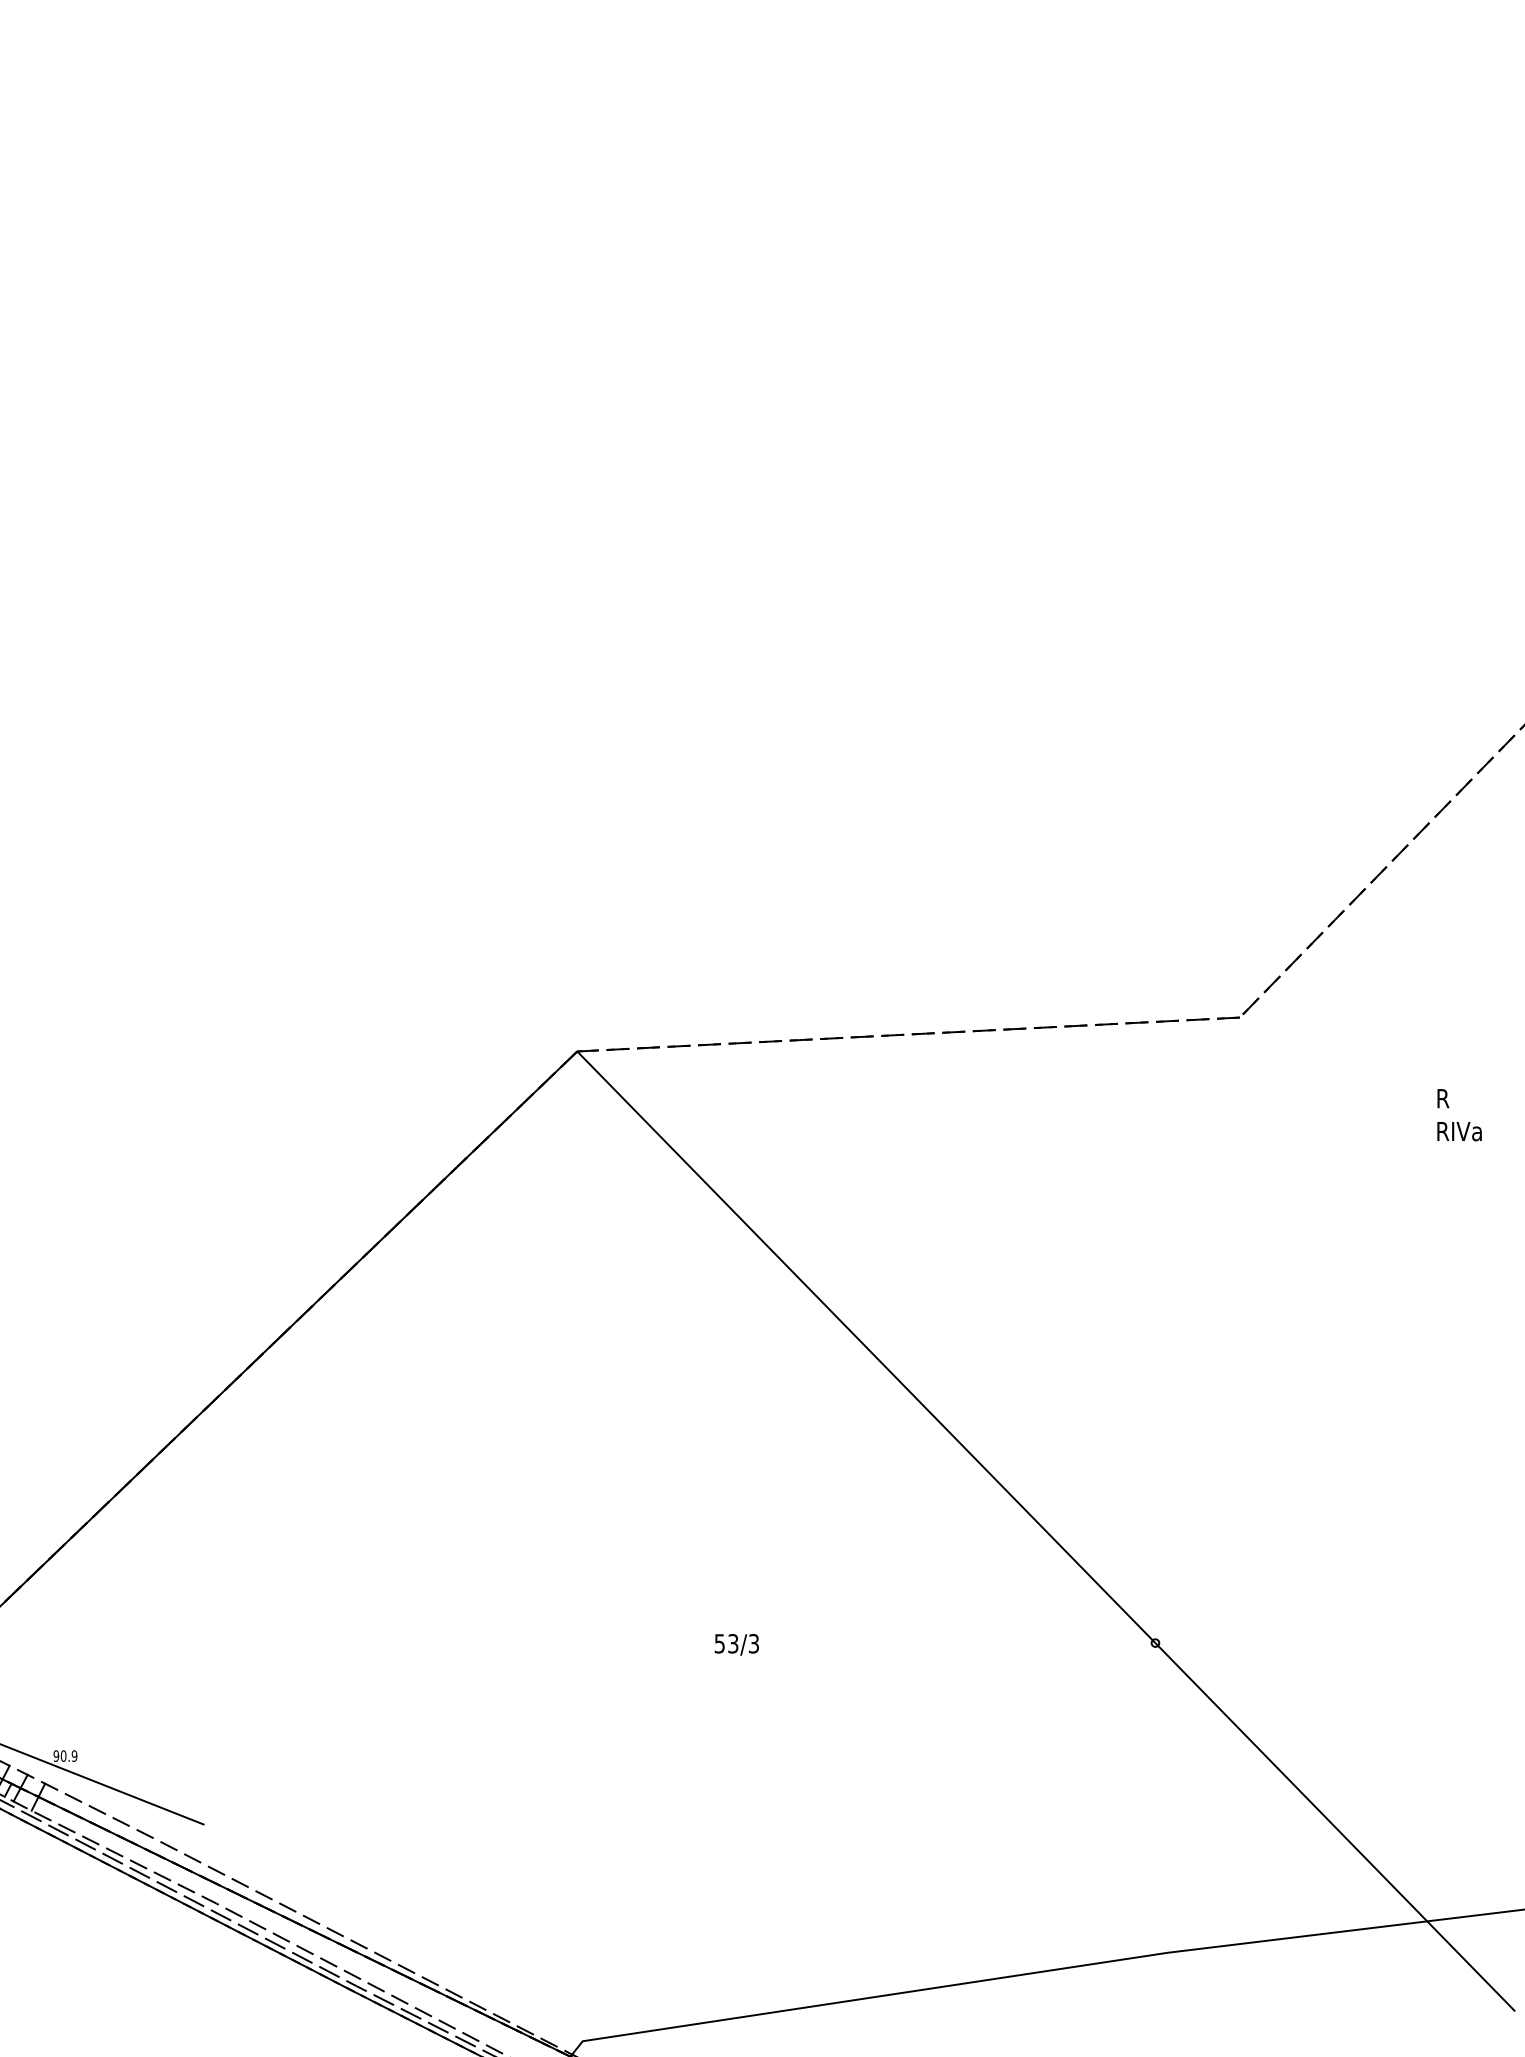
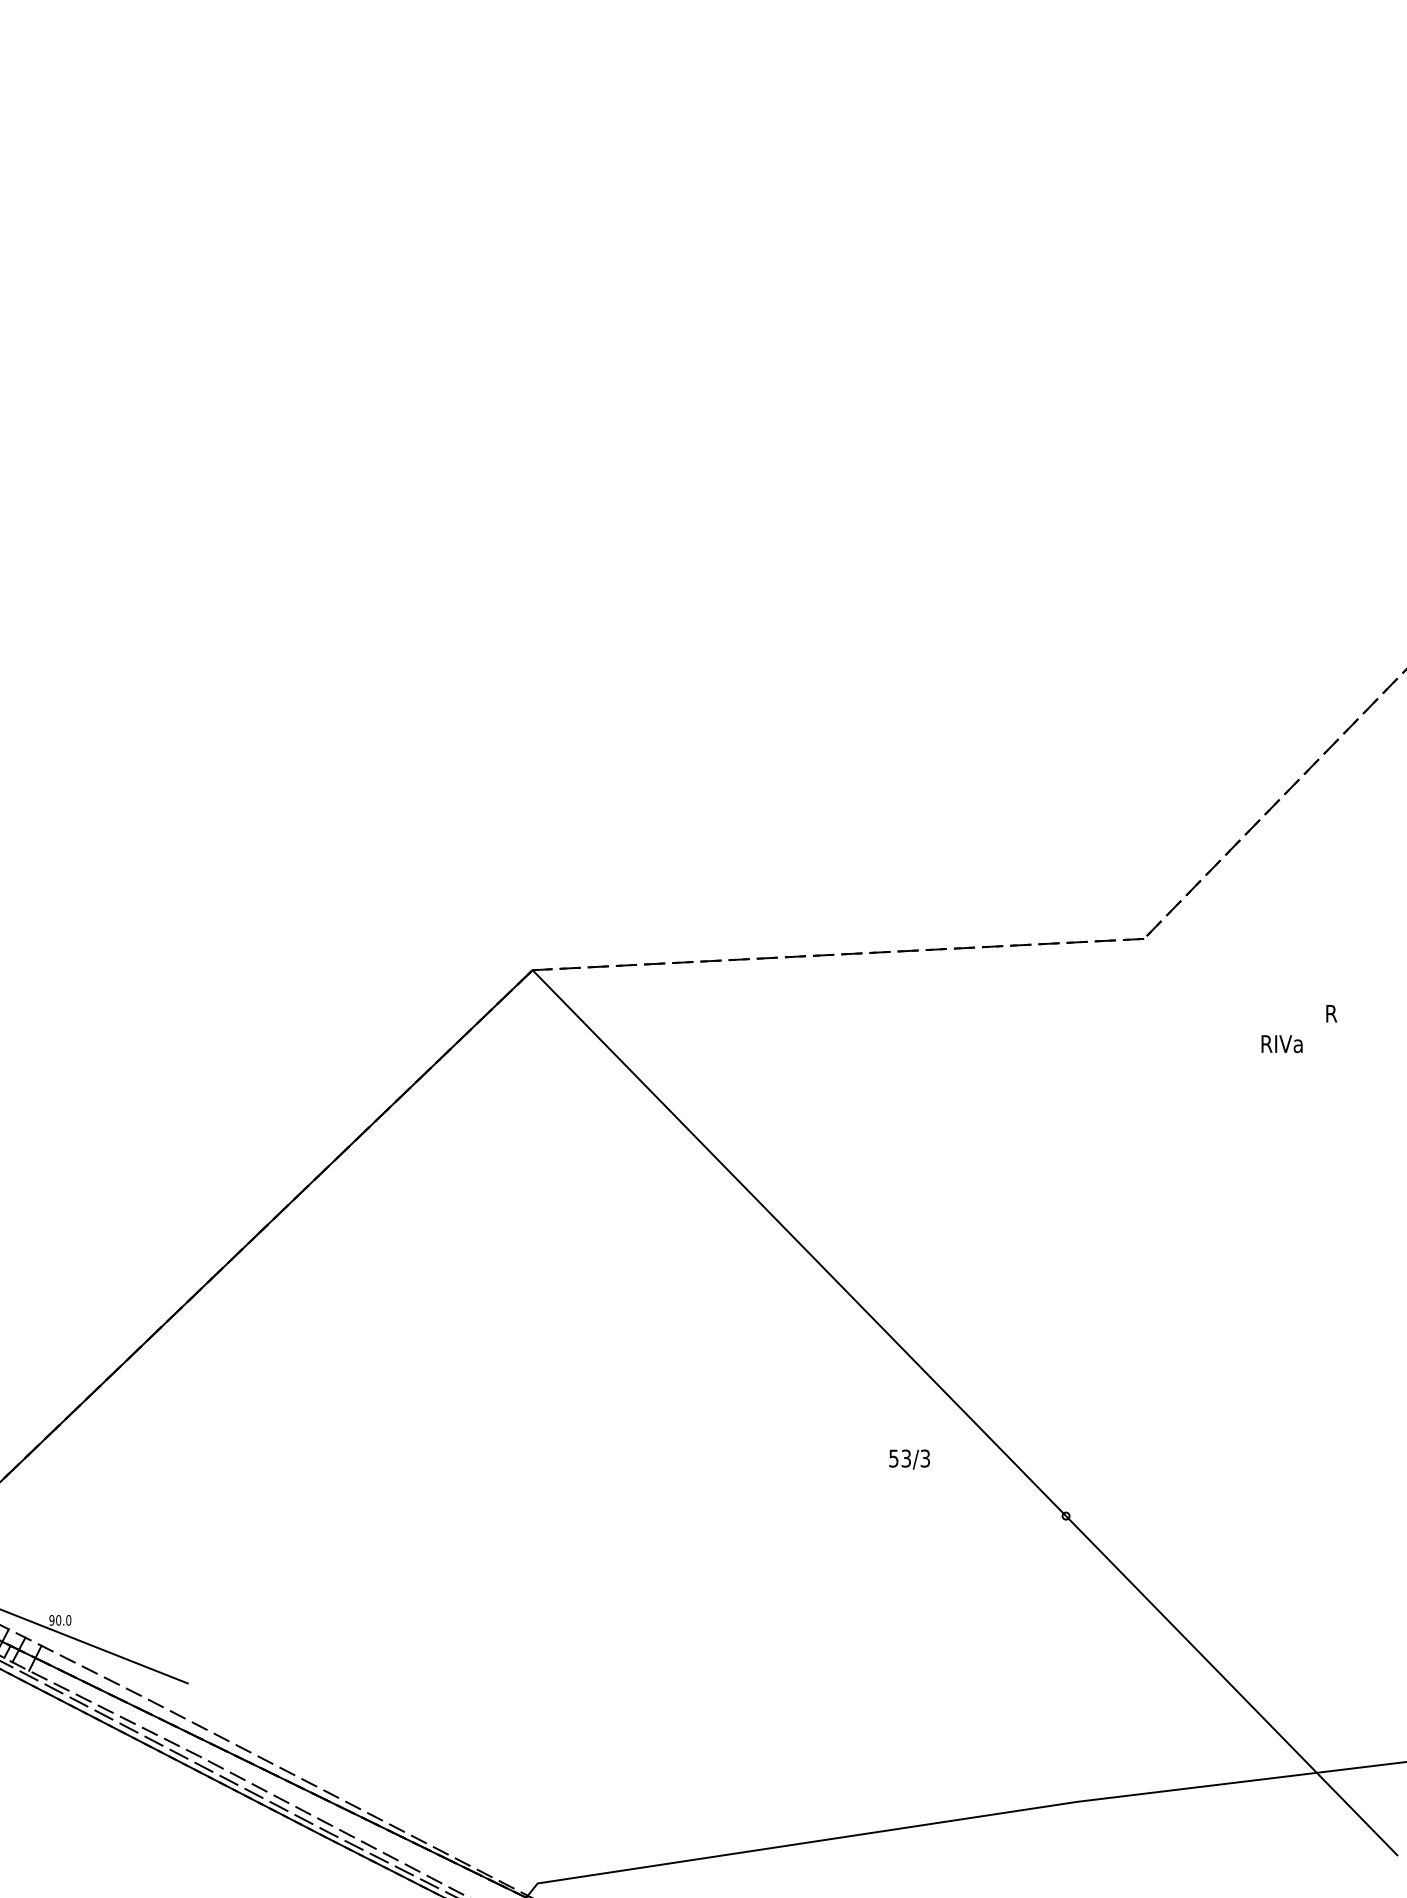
text: (1459, 1131) -> (1282, 1044), moved
text: (736, 1644) -> (909, 1459), moved
text: (74, 1755) -> (68, 1619), 90.9 -> 90.0

